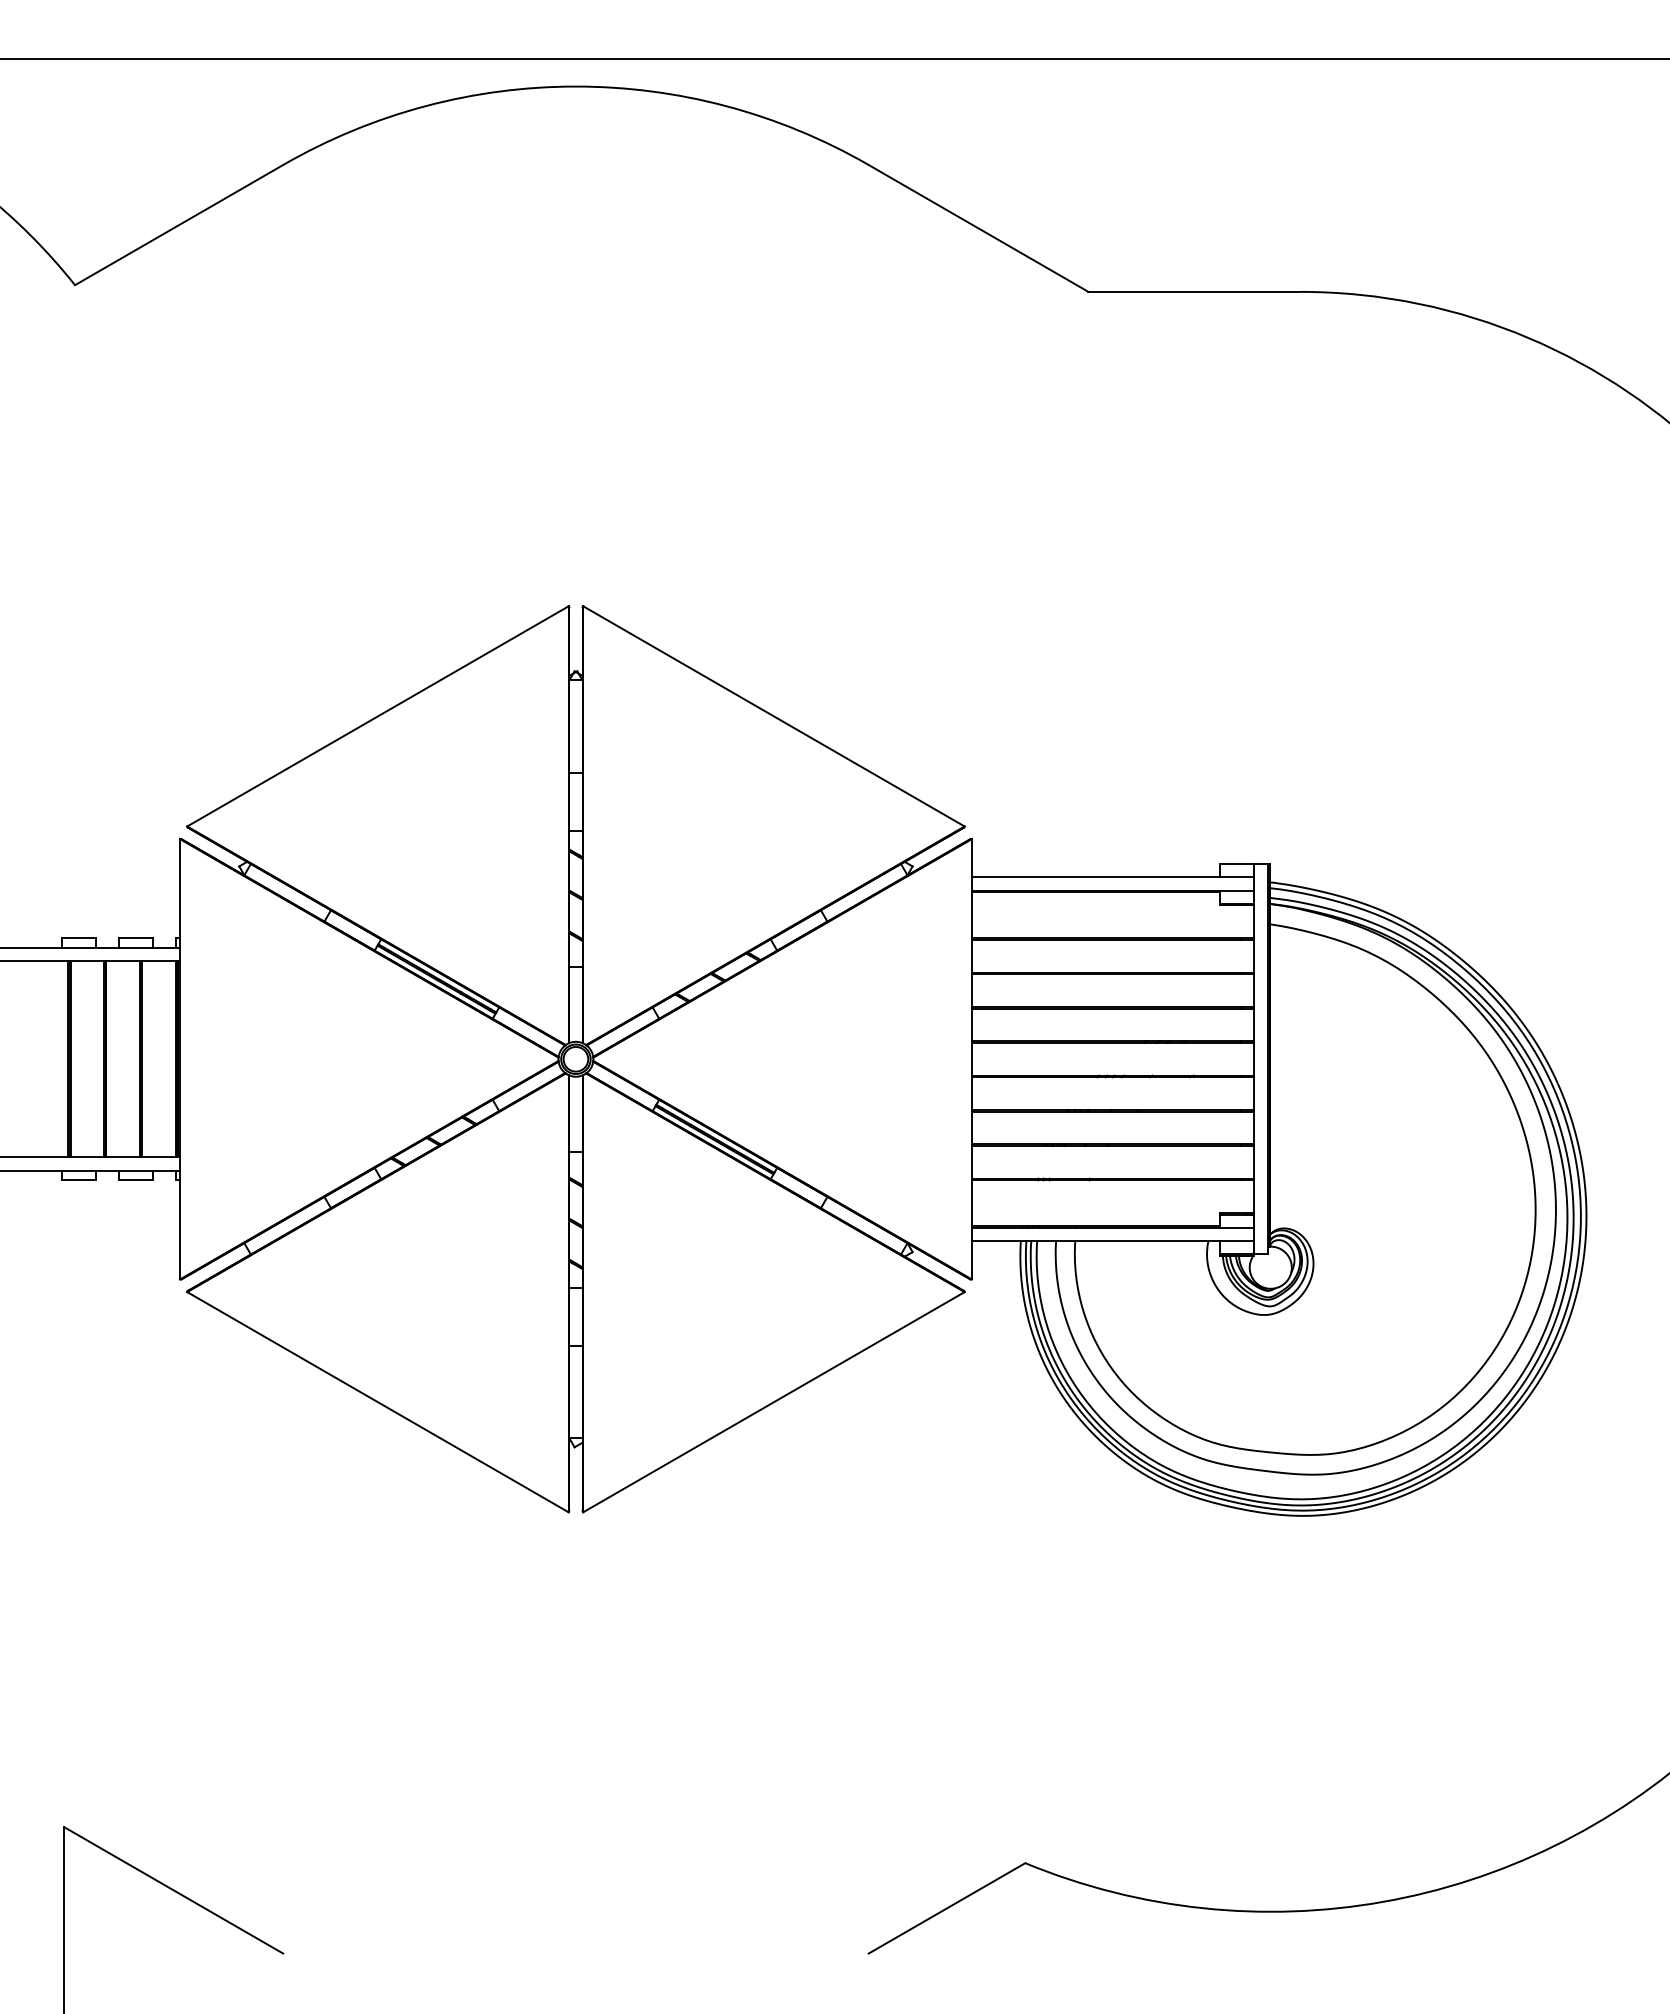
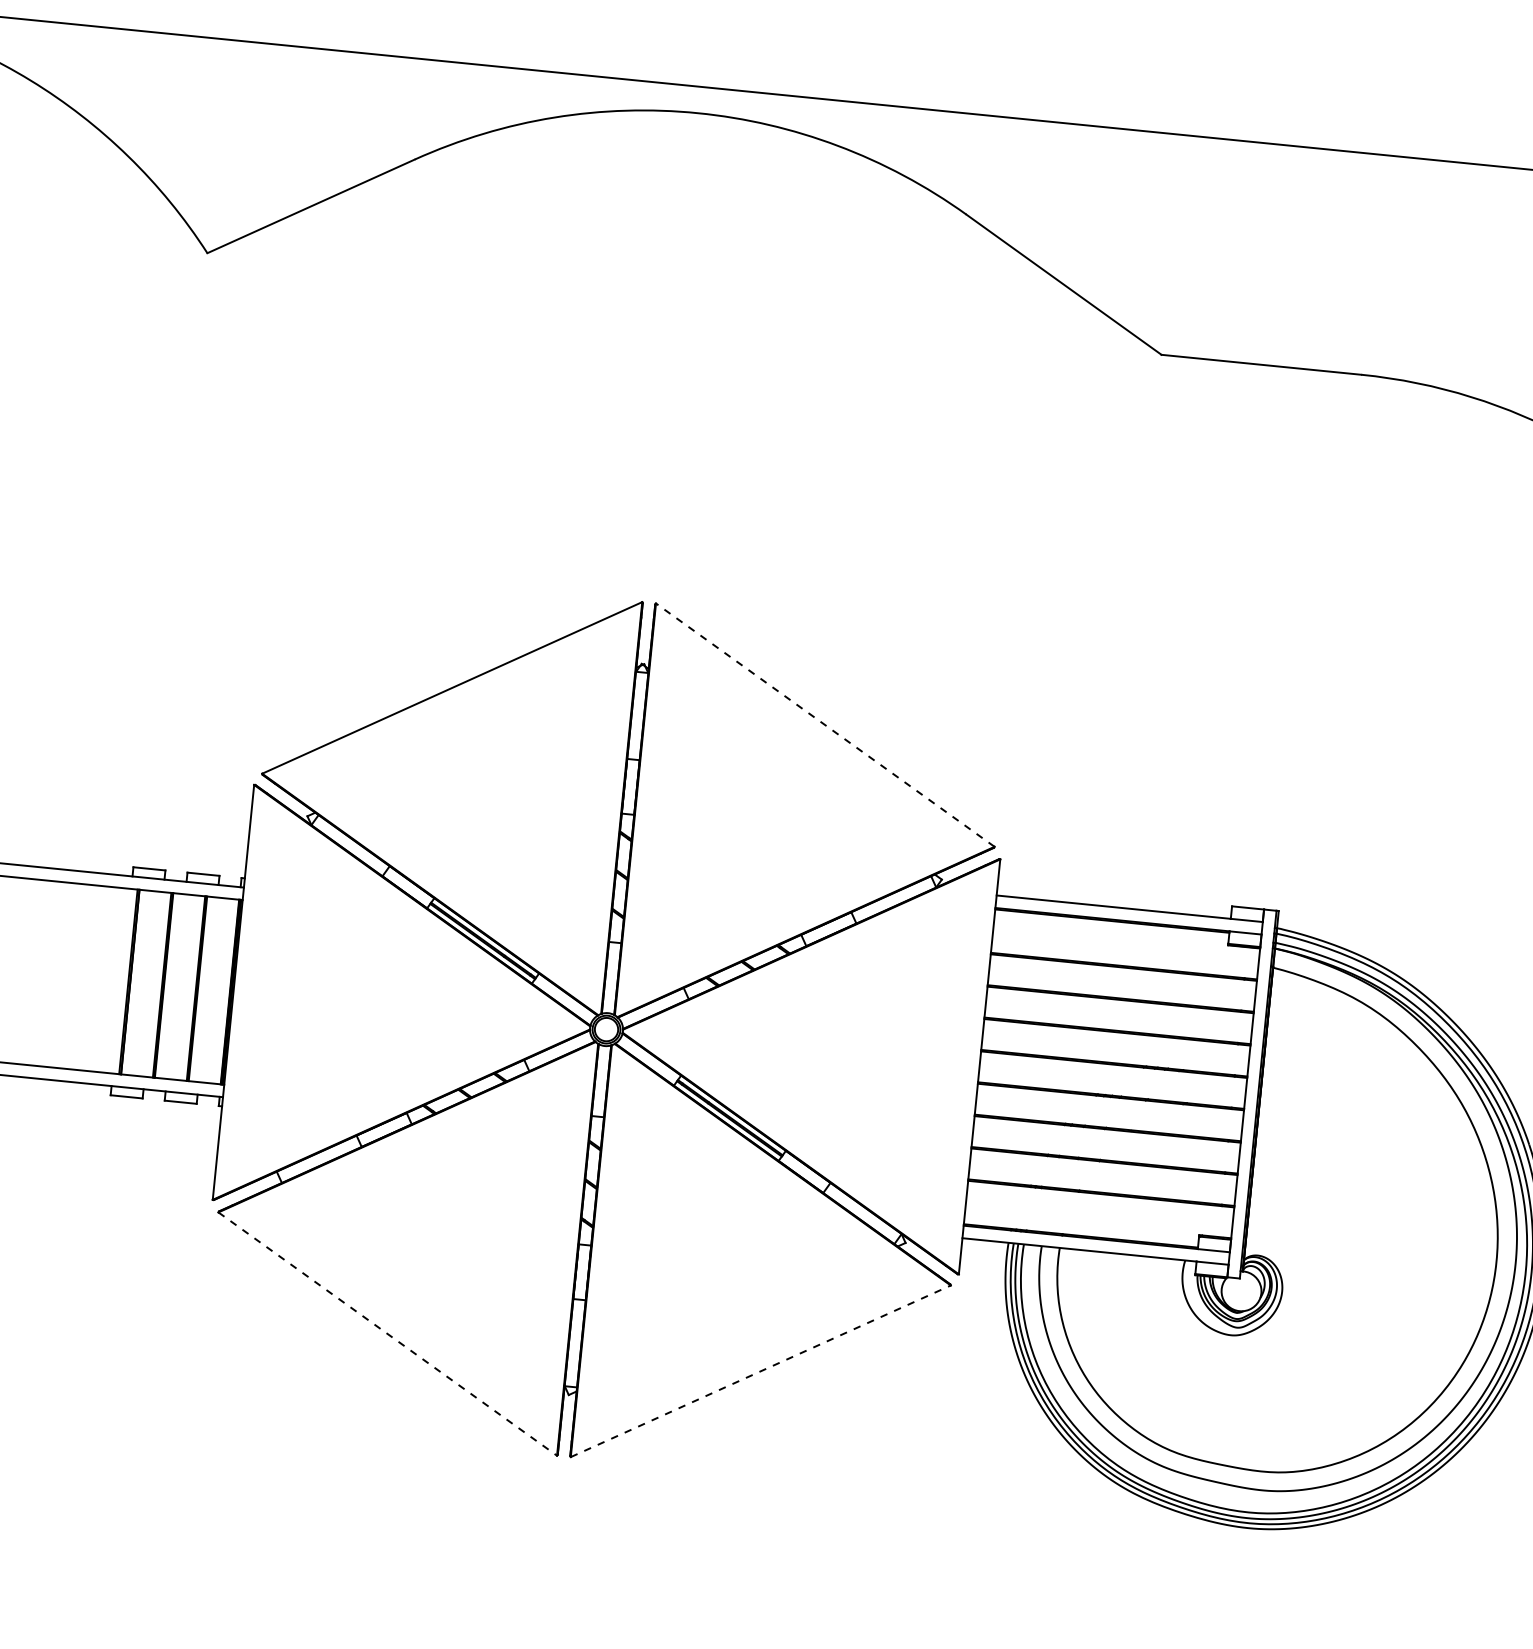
line: (773, 716) -> (824, 725), solid -> dashed
line: (774, 1401) -> (761, 1370), solid -> dashed
line: (378, 1402) -> (388, 1334), solid -> dashed

